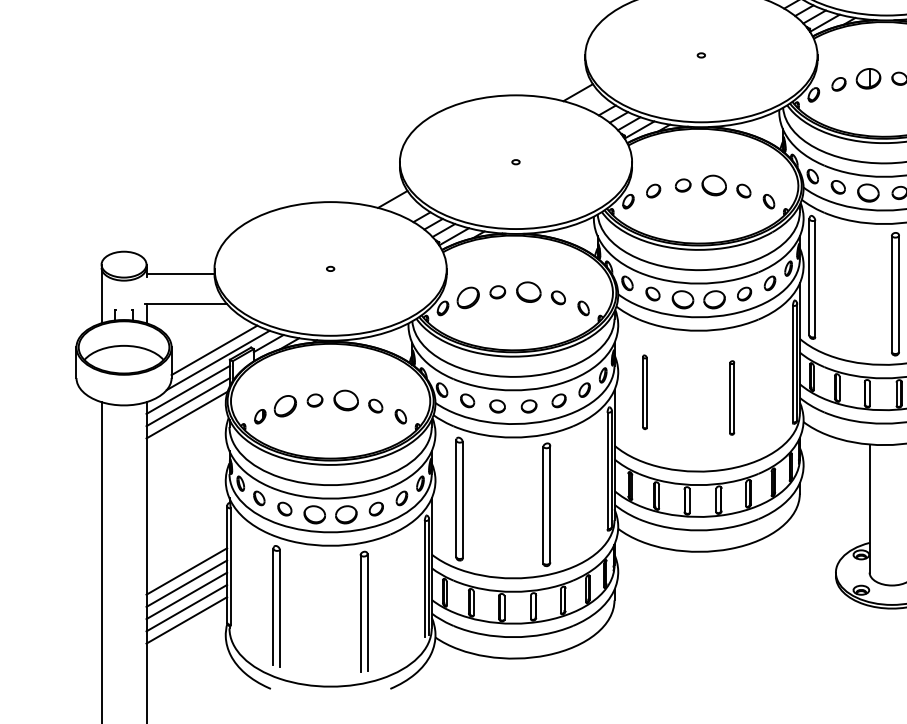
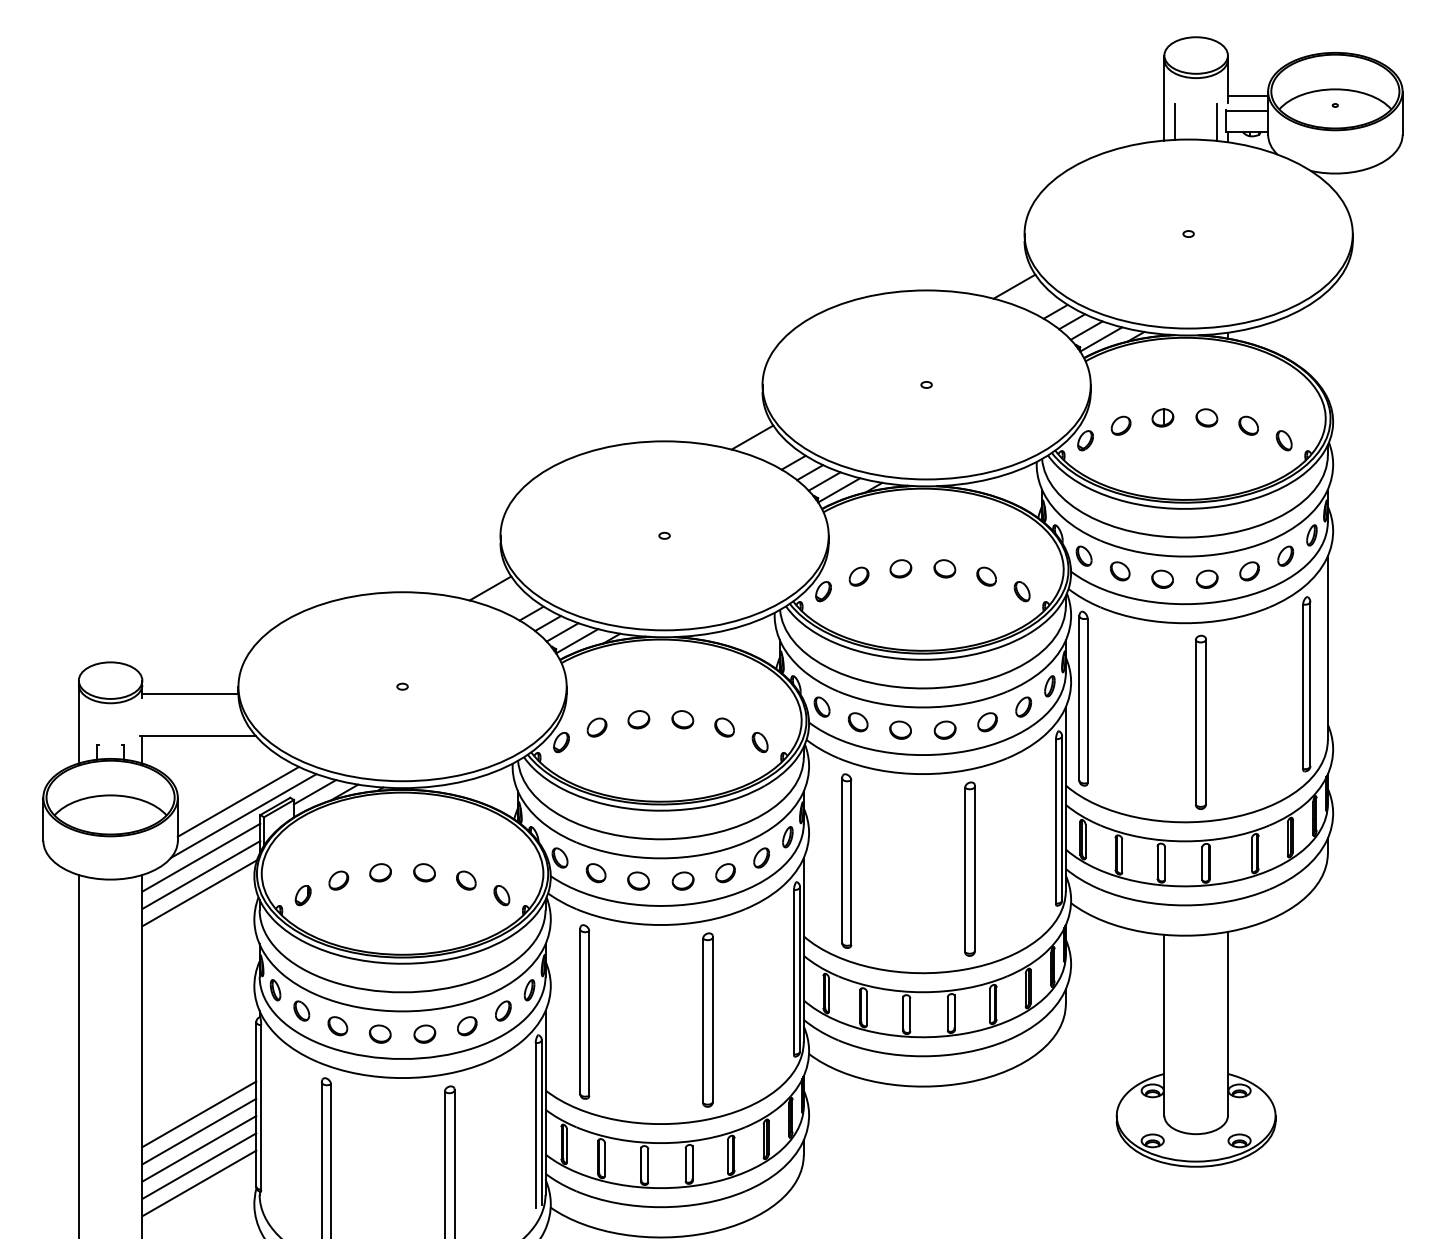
part: (868, 78) -> (1162, 417), size x0.62
part: (714, 185) -> (944, 568), size x0.62
part: (868, 192) -> (1162, 578), size x0.71
part: (528, 292) -> (682, 719), size x0.62
part: (467, 297) -> (596, 727), size x0.62
part: (682, 299) -> (900, 729), size x0.71
part: (714, 299) -> (944, 729), size x0.71
part: (644, 391) -> (846, 860), size x1.67
part: (731, 397) -> (969, 868), size x1.67
part: (346, 400) -> (424, 872), size x0.62
part: (285, 406) -> (338, 880), size x0.62
part: (315, 514) -> (380, 1033), size x0.71
part: (346, 514) -> (424, 1033), size x0.71

